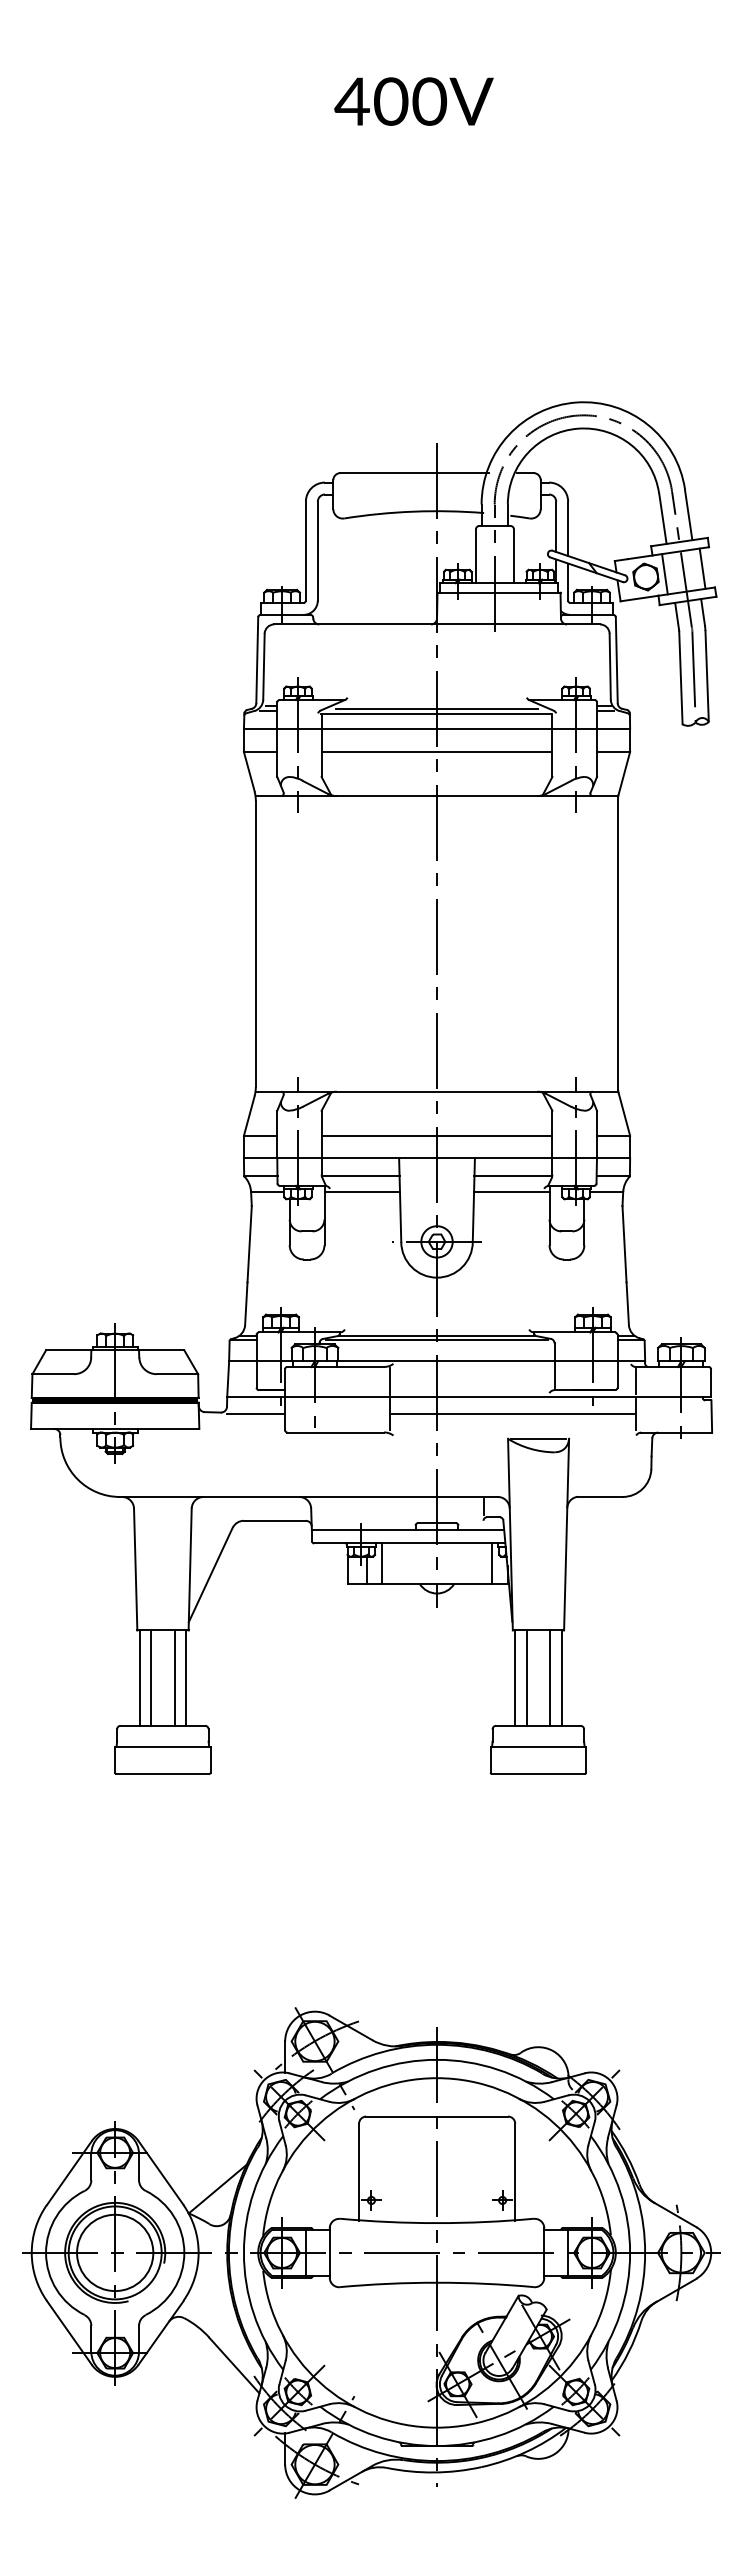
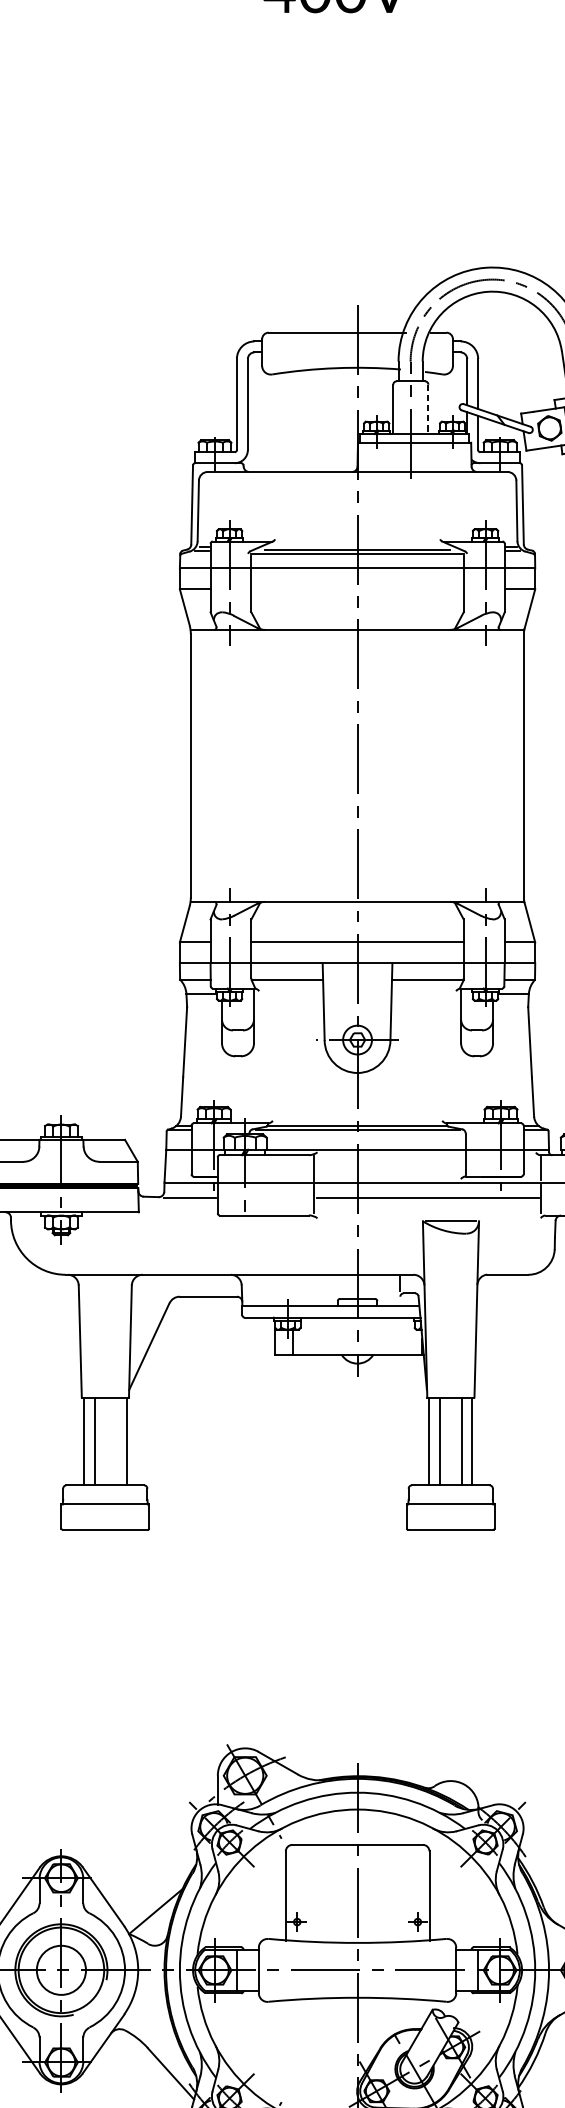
line: (514, 556) -> (428, 409), solid -> dashed
line: (436, 751) -> (357, 588), removed
line: (362, 1191) -> (288, 993), removed
line: (511, 1191) -> (426, 993), removed
line: (381, 1563) -> (306, 1336), removed
line: (492, 1563) -> (408, 1336), removed
line: (174, 1677) -> (115, 1440), removed
circle: (115, 2252) -> (61, 1969), size x0.7

